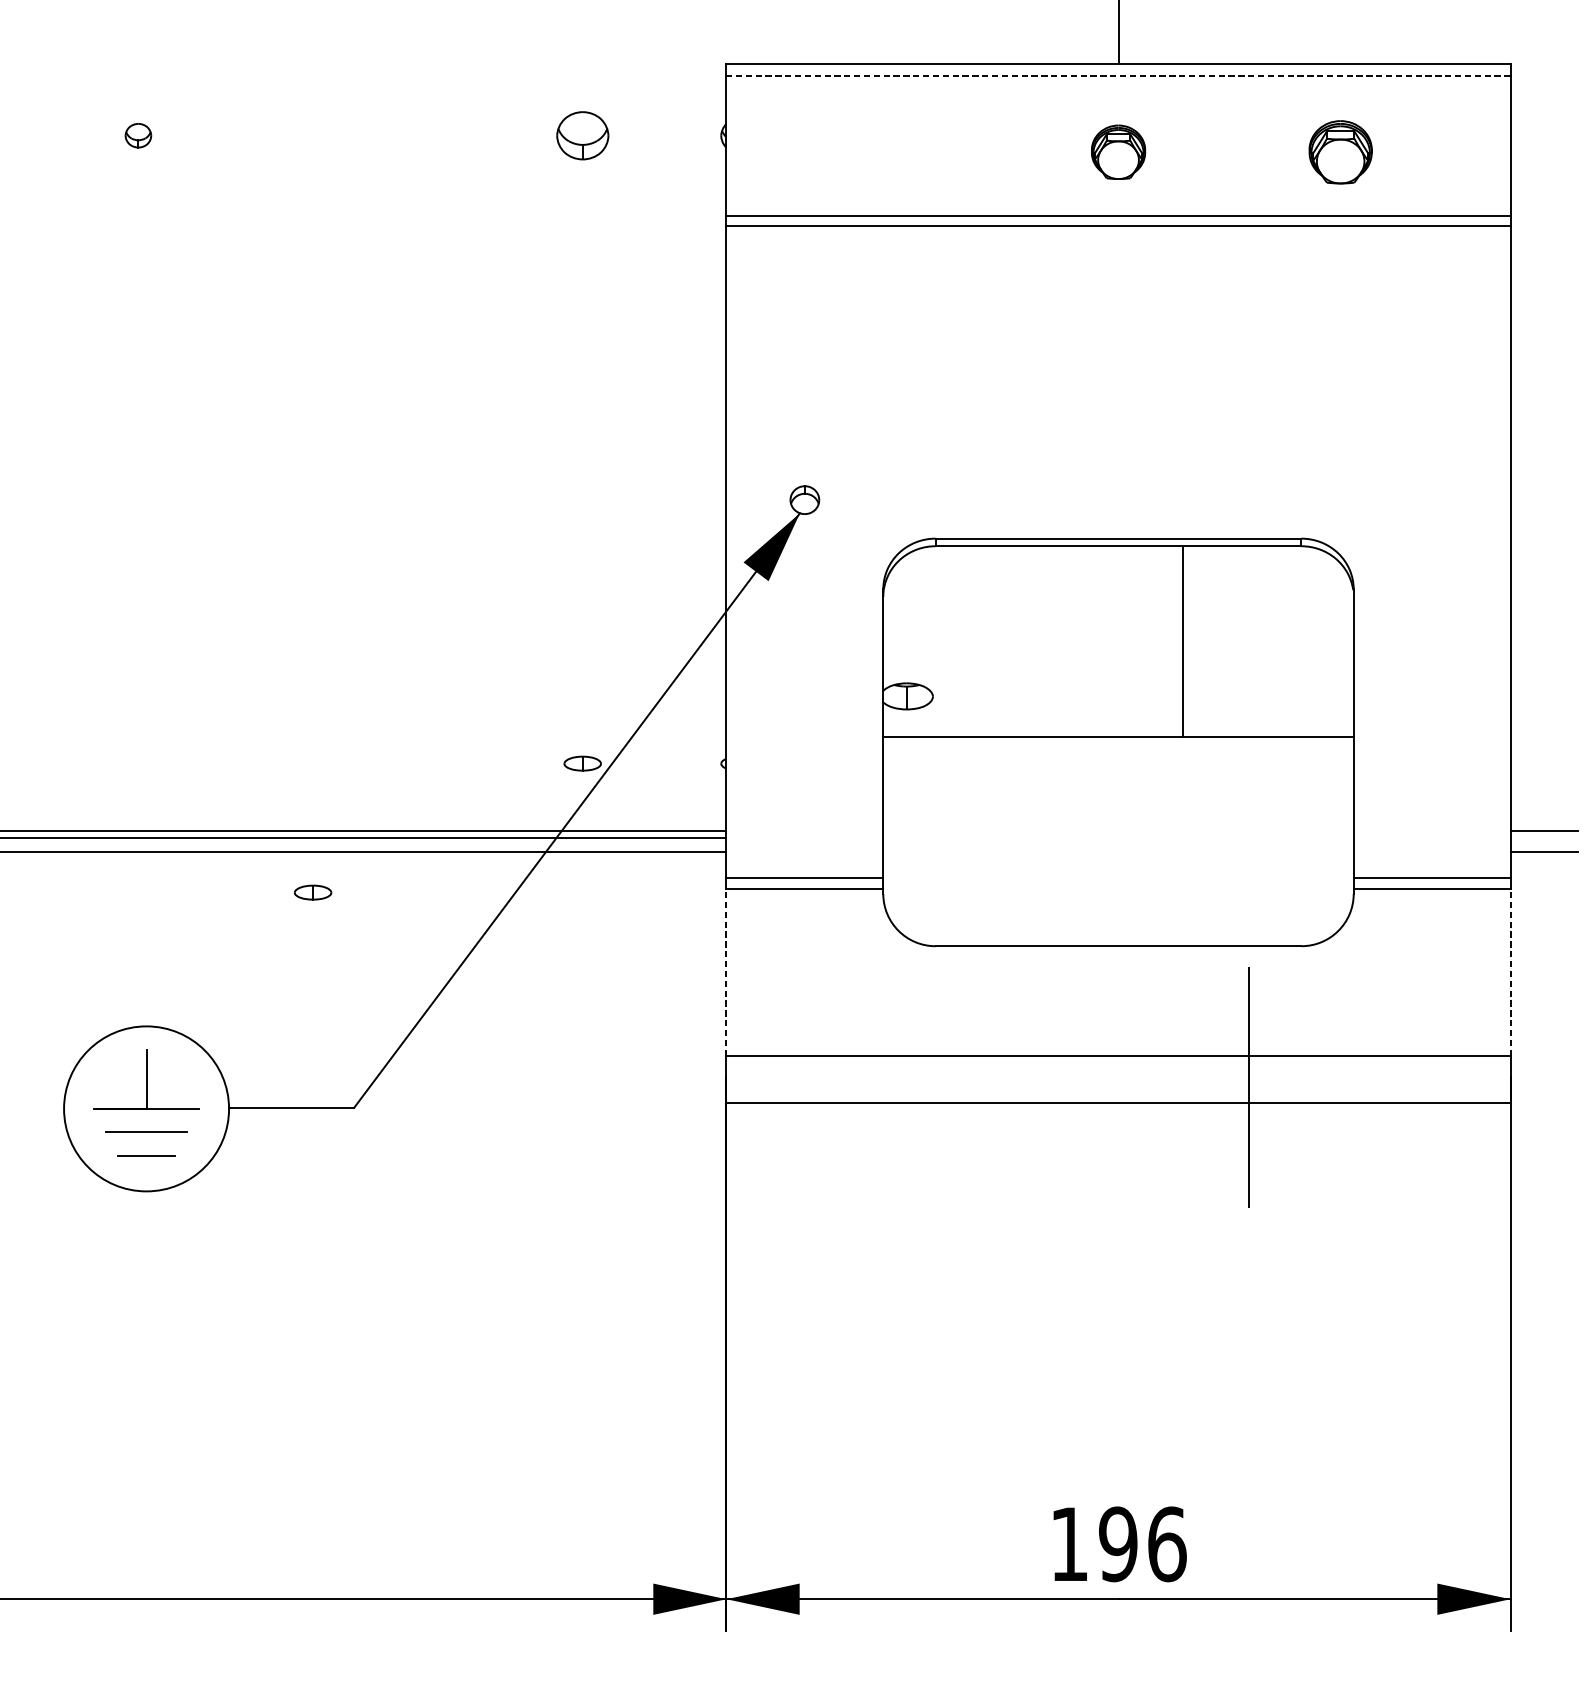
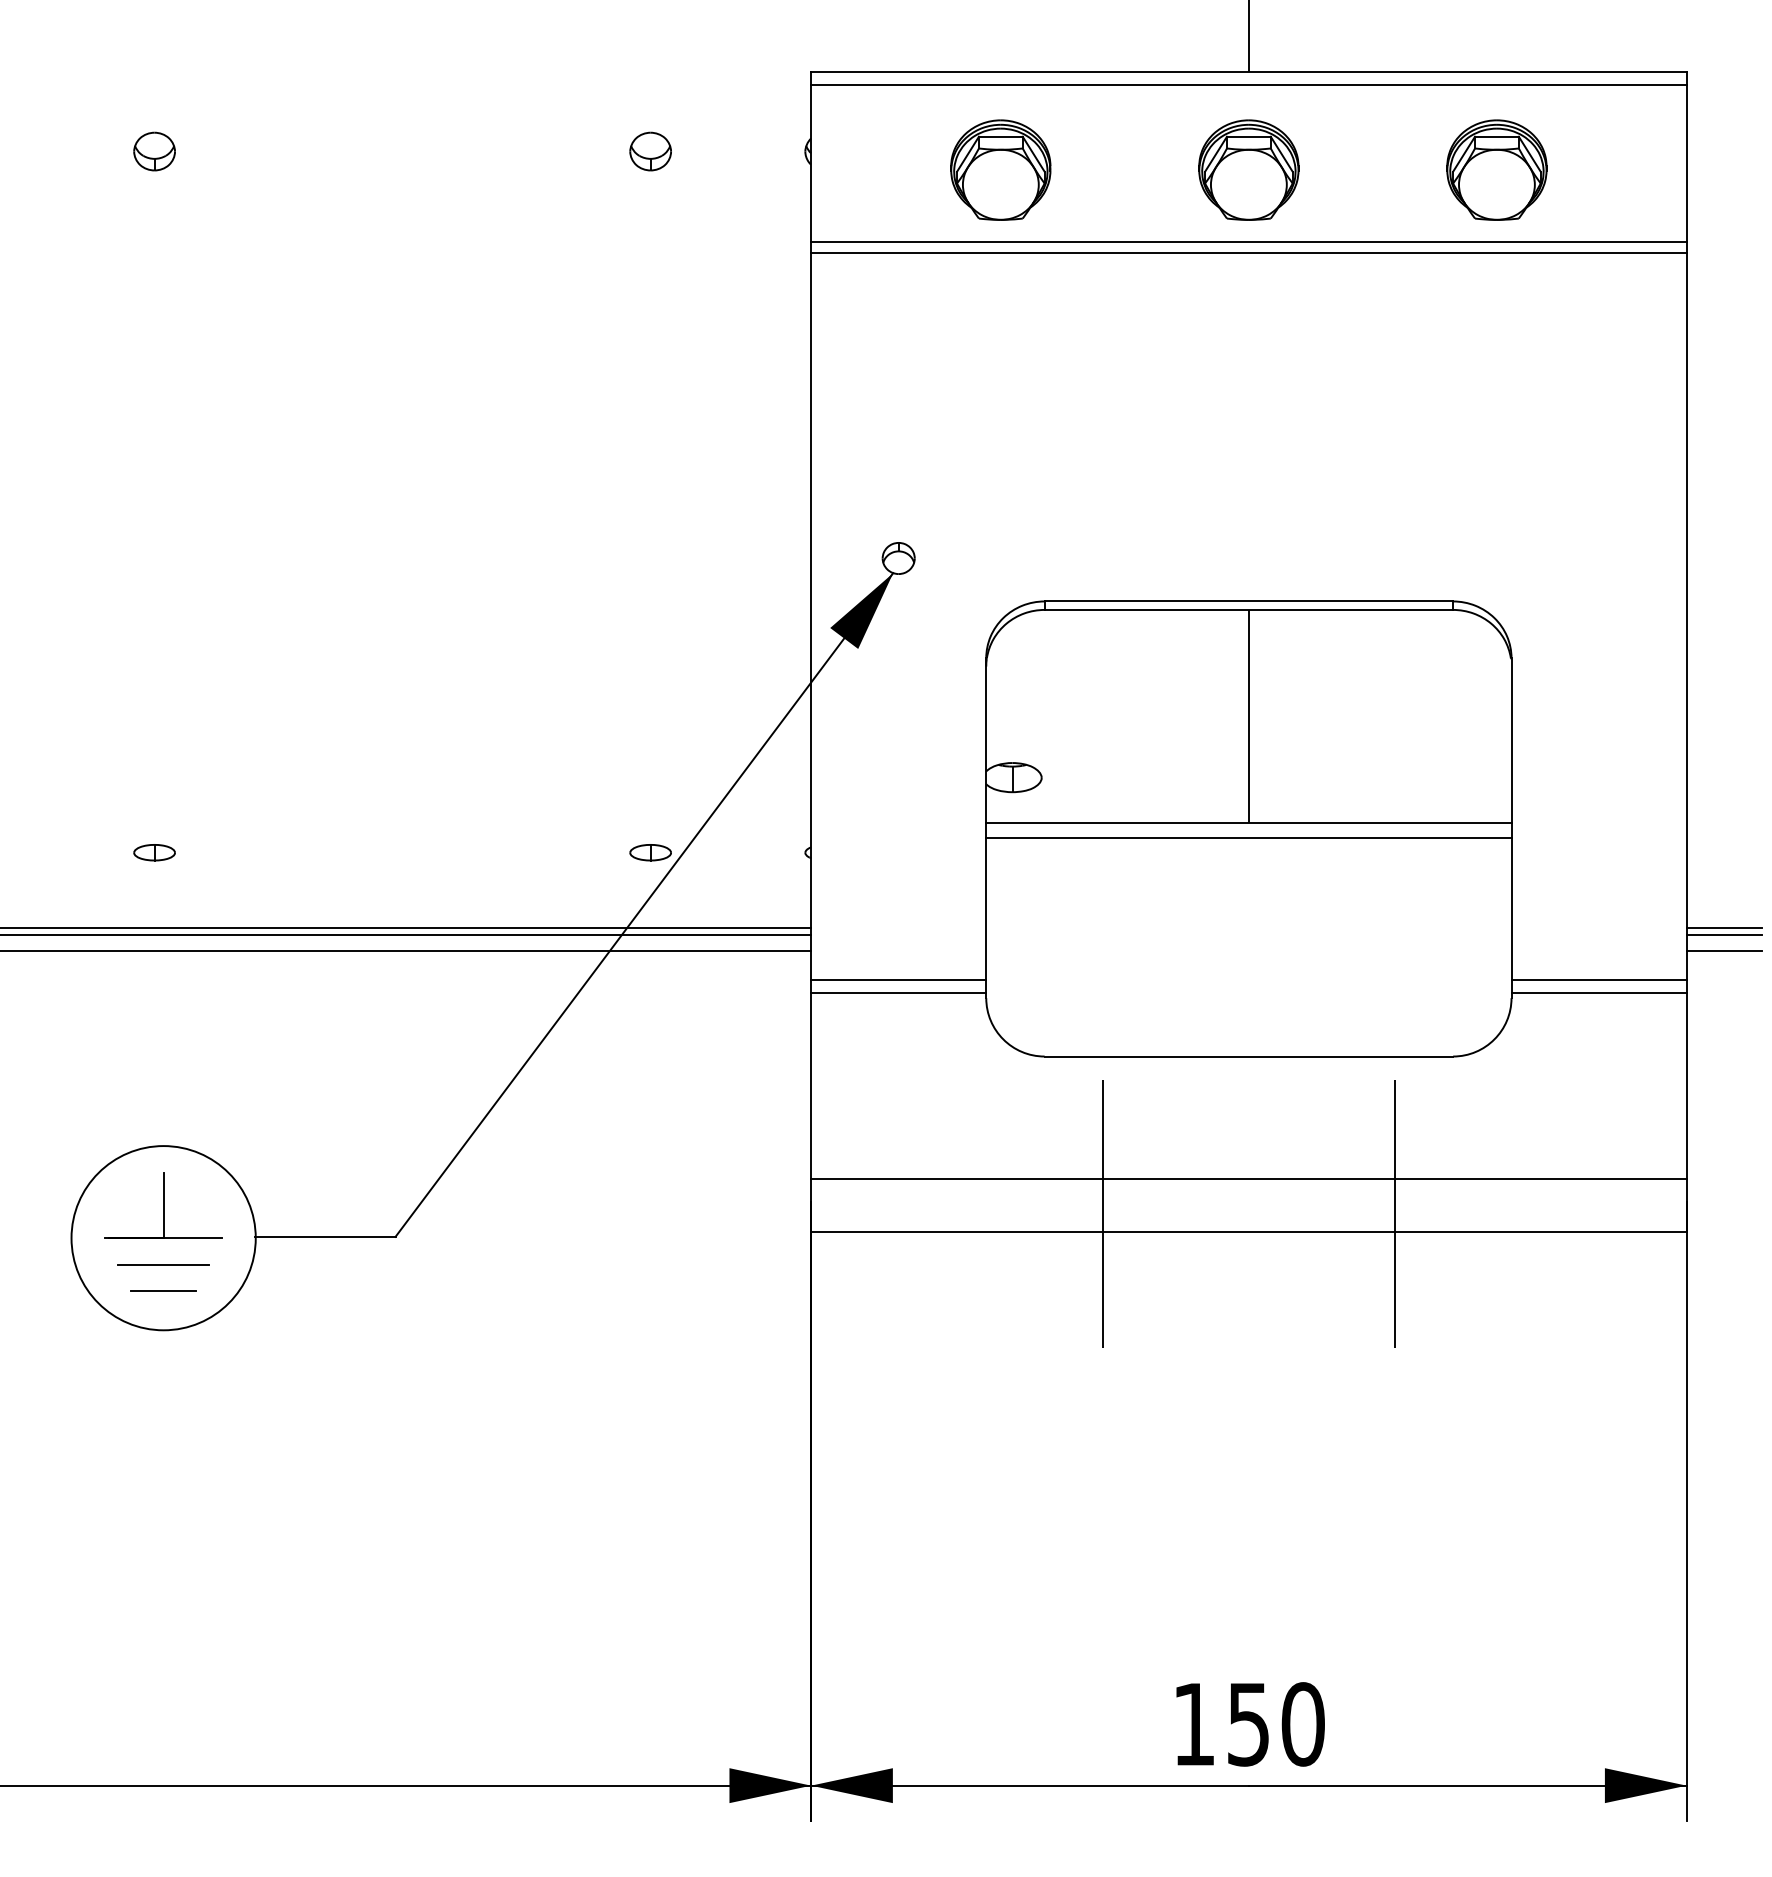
line: (1118, 76) -> (1248, 85), dashed -> solid
part: (138, 135) -> (154, 151), size x1.43
part: (582, 135) -> (650, 151), size x0.71
part: (896, 151) -> (1000, 169), added
part: (1118, 151) -> (1248, 169), size x1.67
part: (1340, 151) -> (1496, 169), size x1.43
line: (1182, 640) -> (1248, 715), moved
line: (1118, 750) -> (1248, 837), added
line: (1544, 837) -> (1724, 935), added
part: (313, 892) -> (154, 852), moved
line: (726, 972) -> (811, 1085), dashed -> solid
line: (1510, 972) -> (1686, 1085), dashed -> solid
line: (987, 1086) -> (1102, 1213), added
text: (1143, 1544) -> (1276, 1724), 196 -> 150

